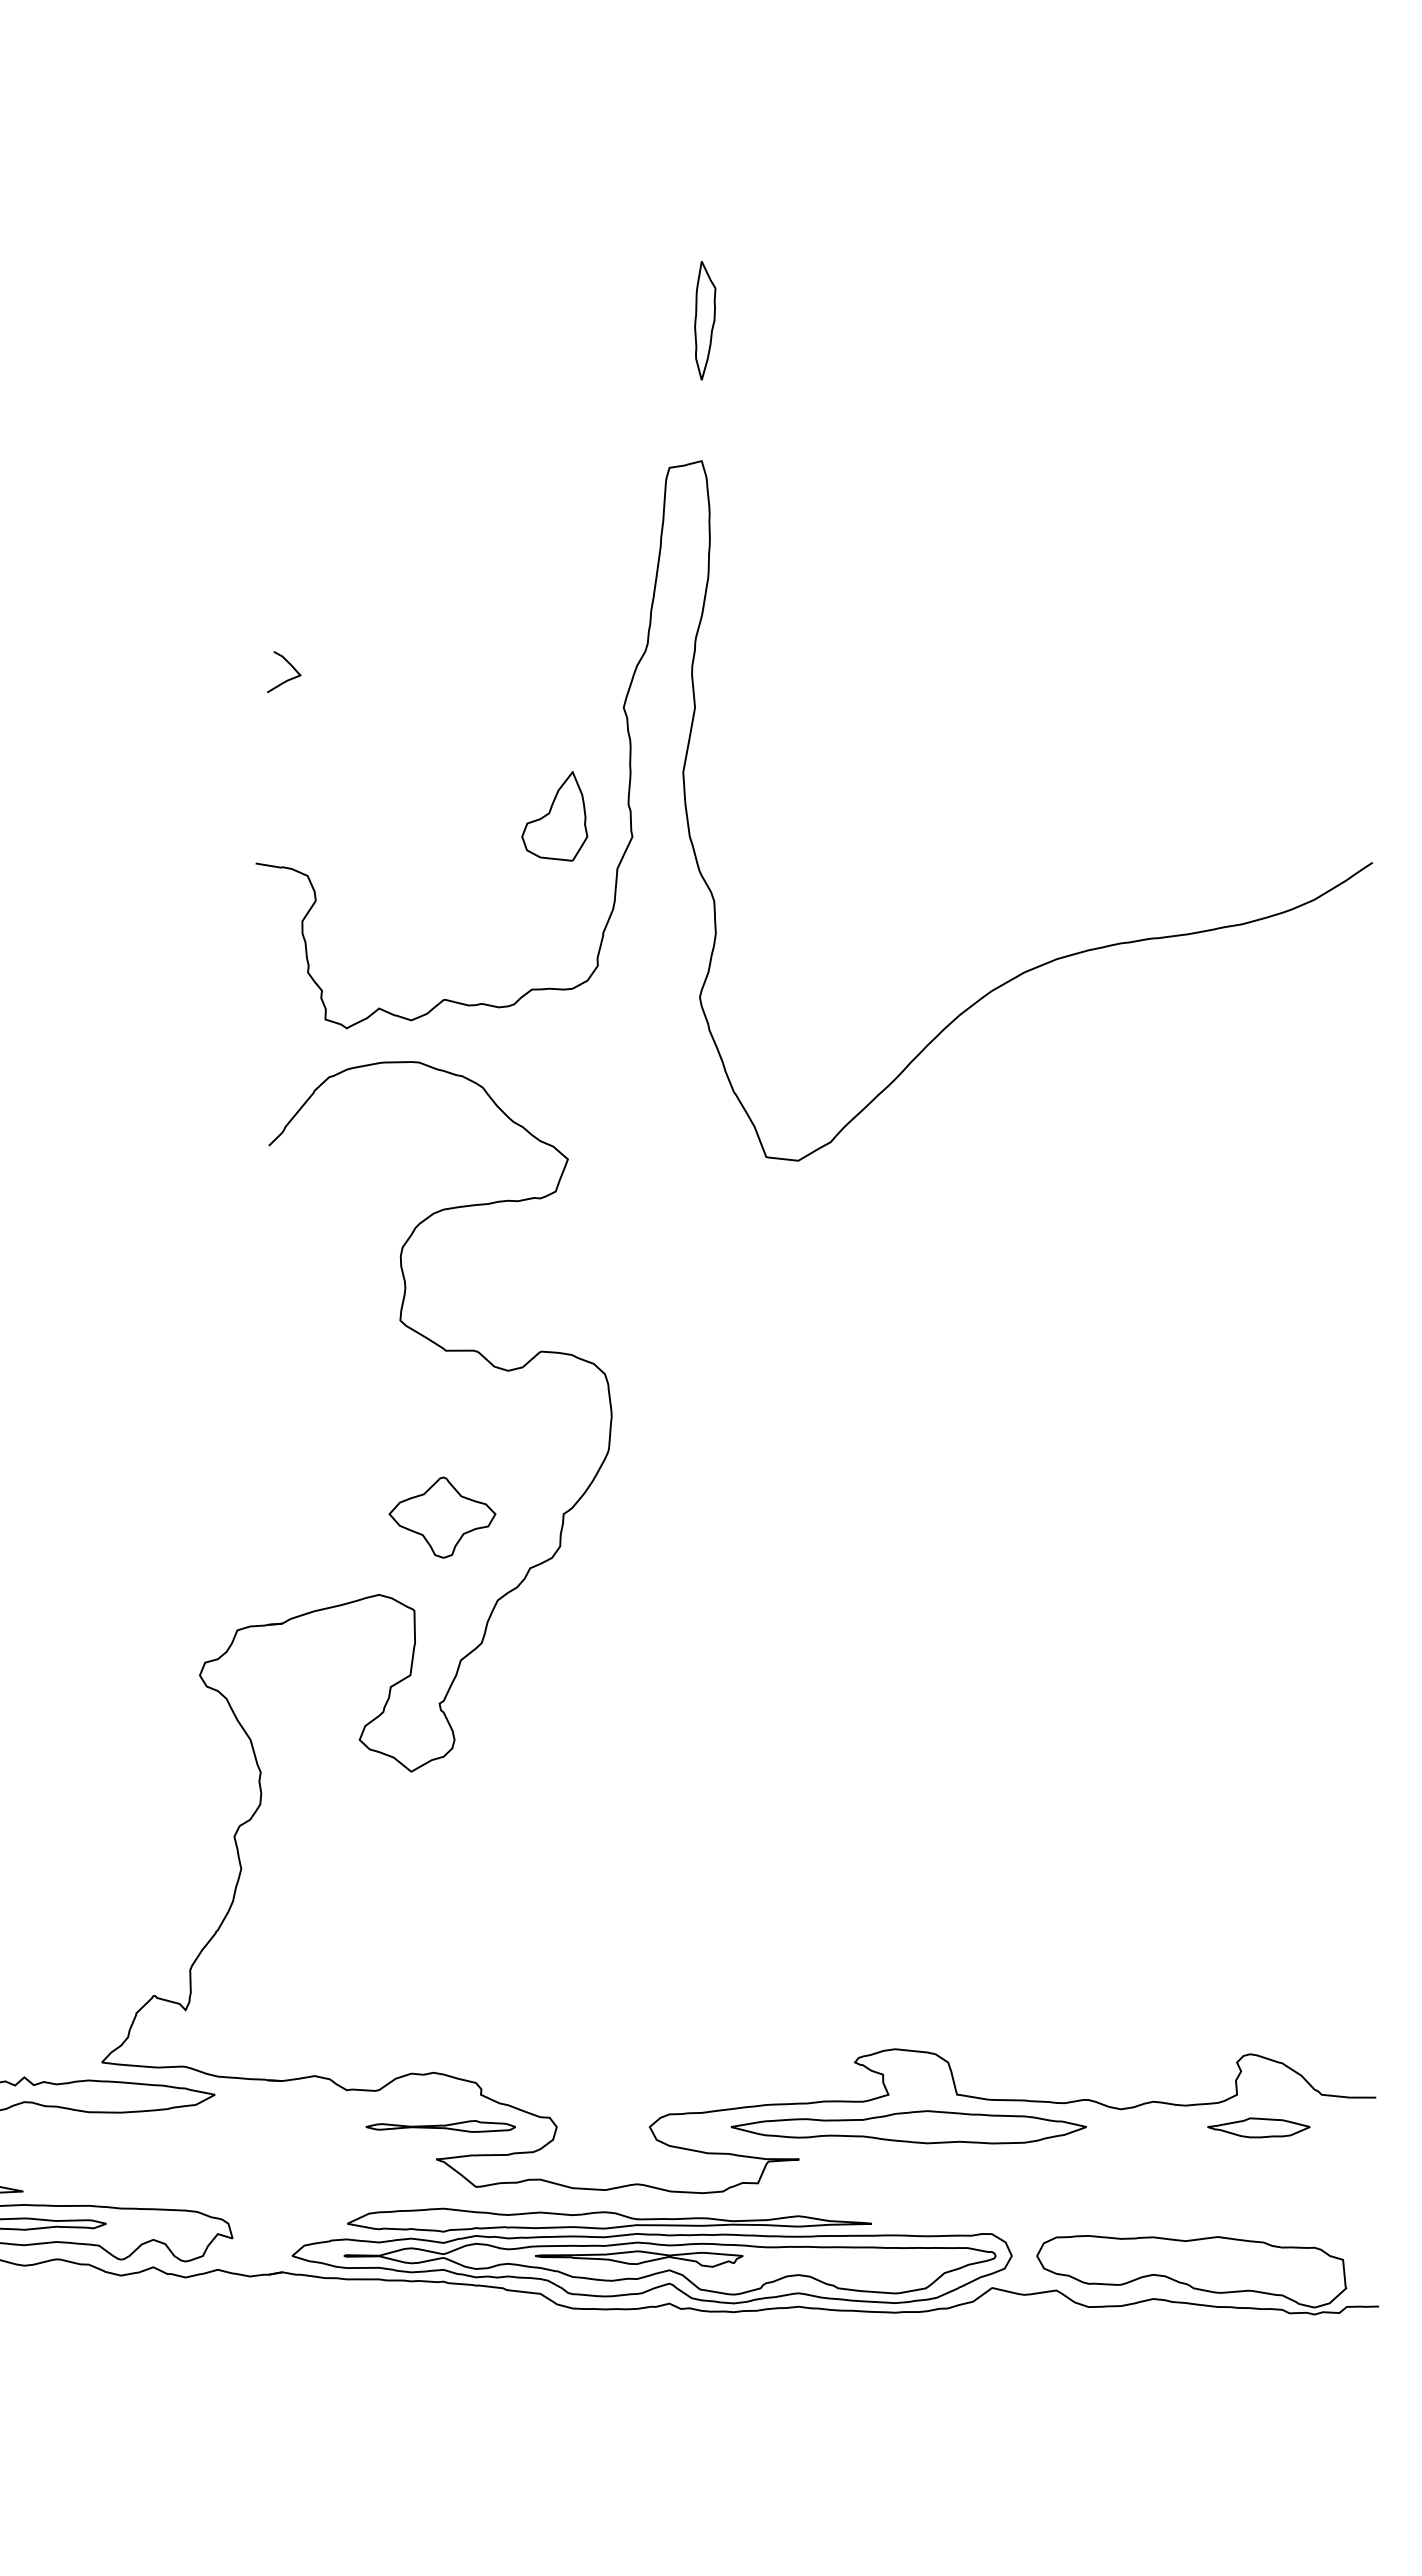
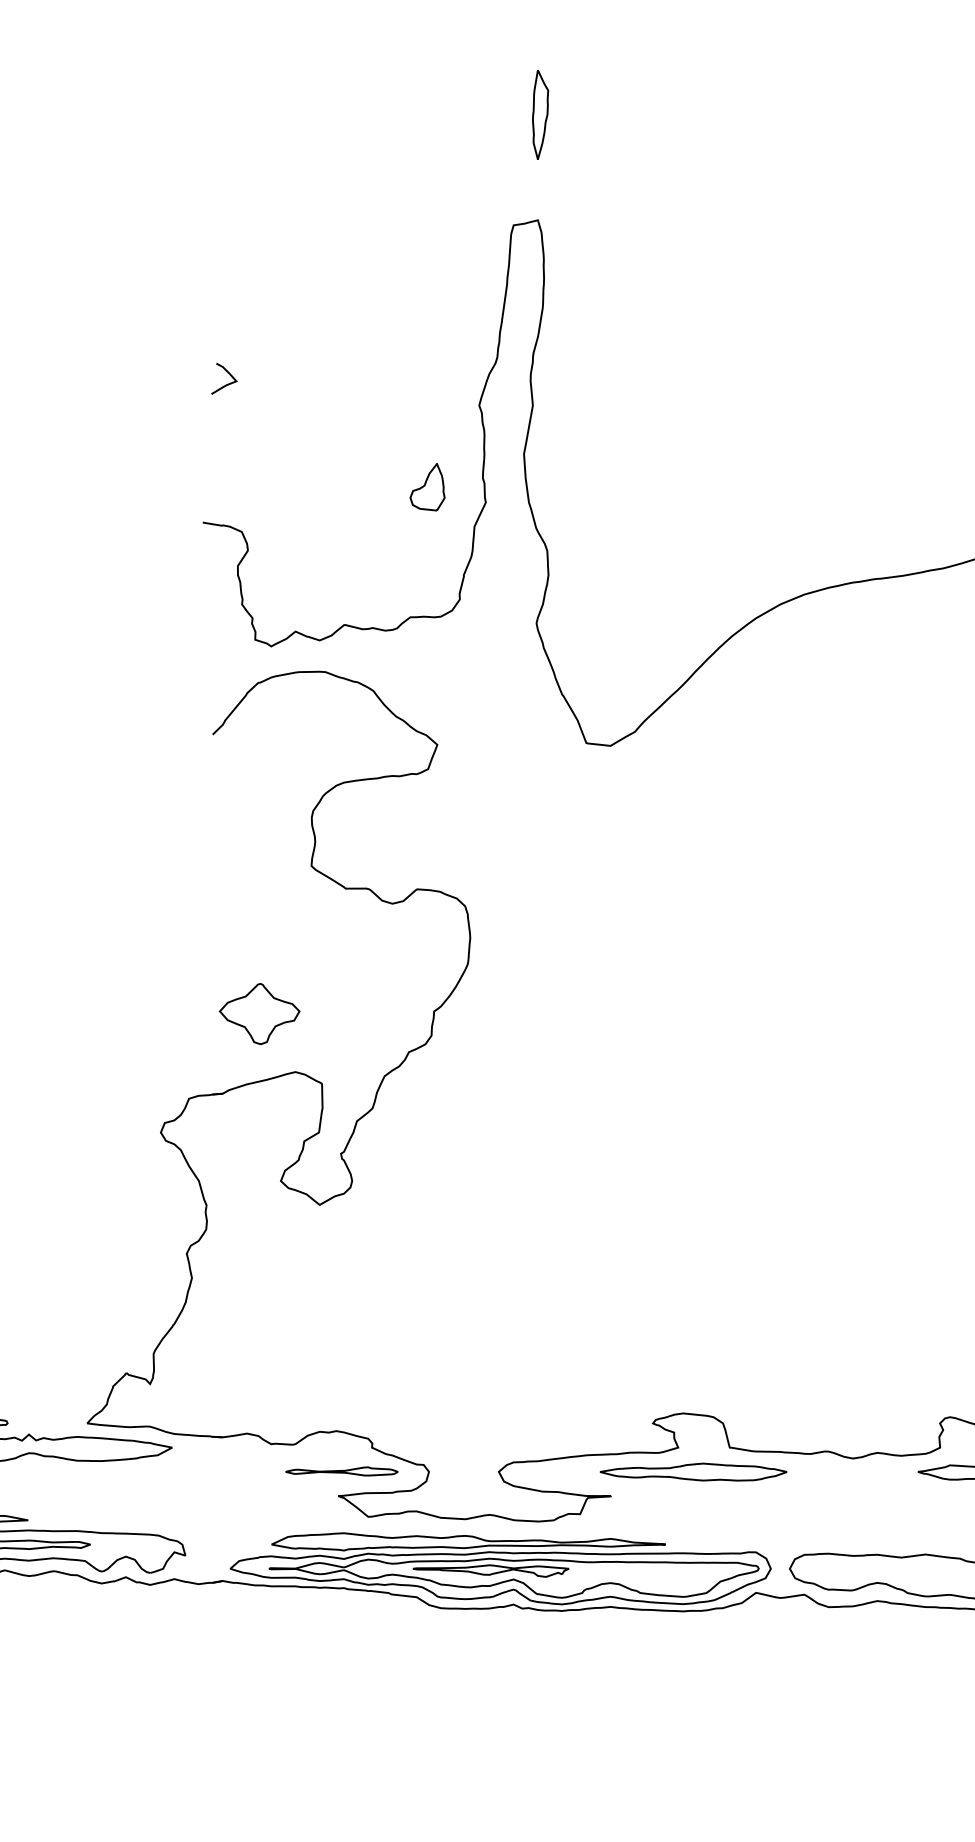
part: (554, 816) -> (427, 487), size x0.7
part: (442, 1517) -> (259, 1013), moved
part: (908, 2127) -> (693, 1472), size x0.7

